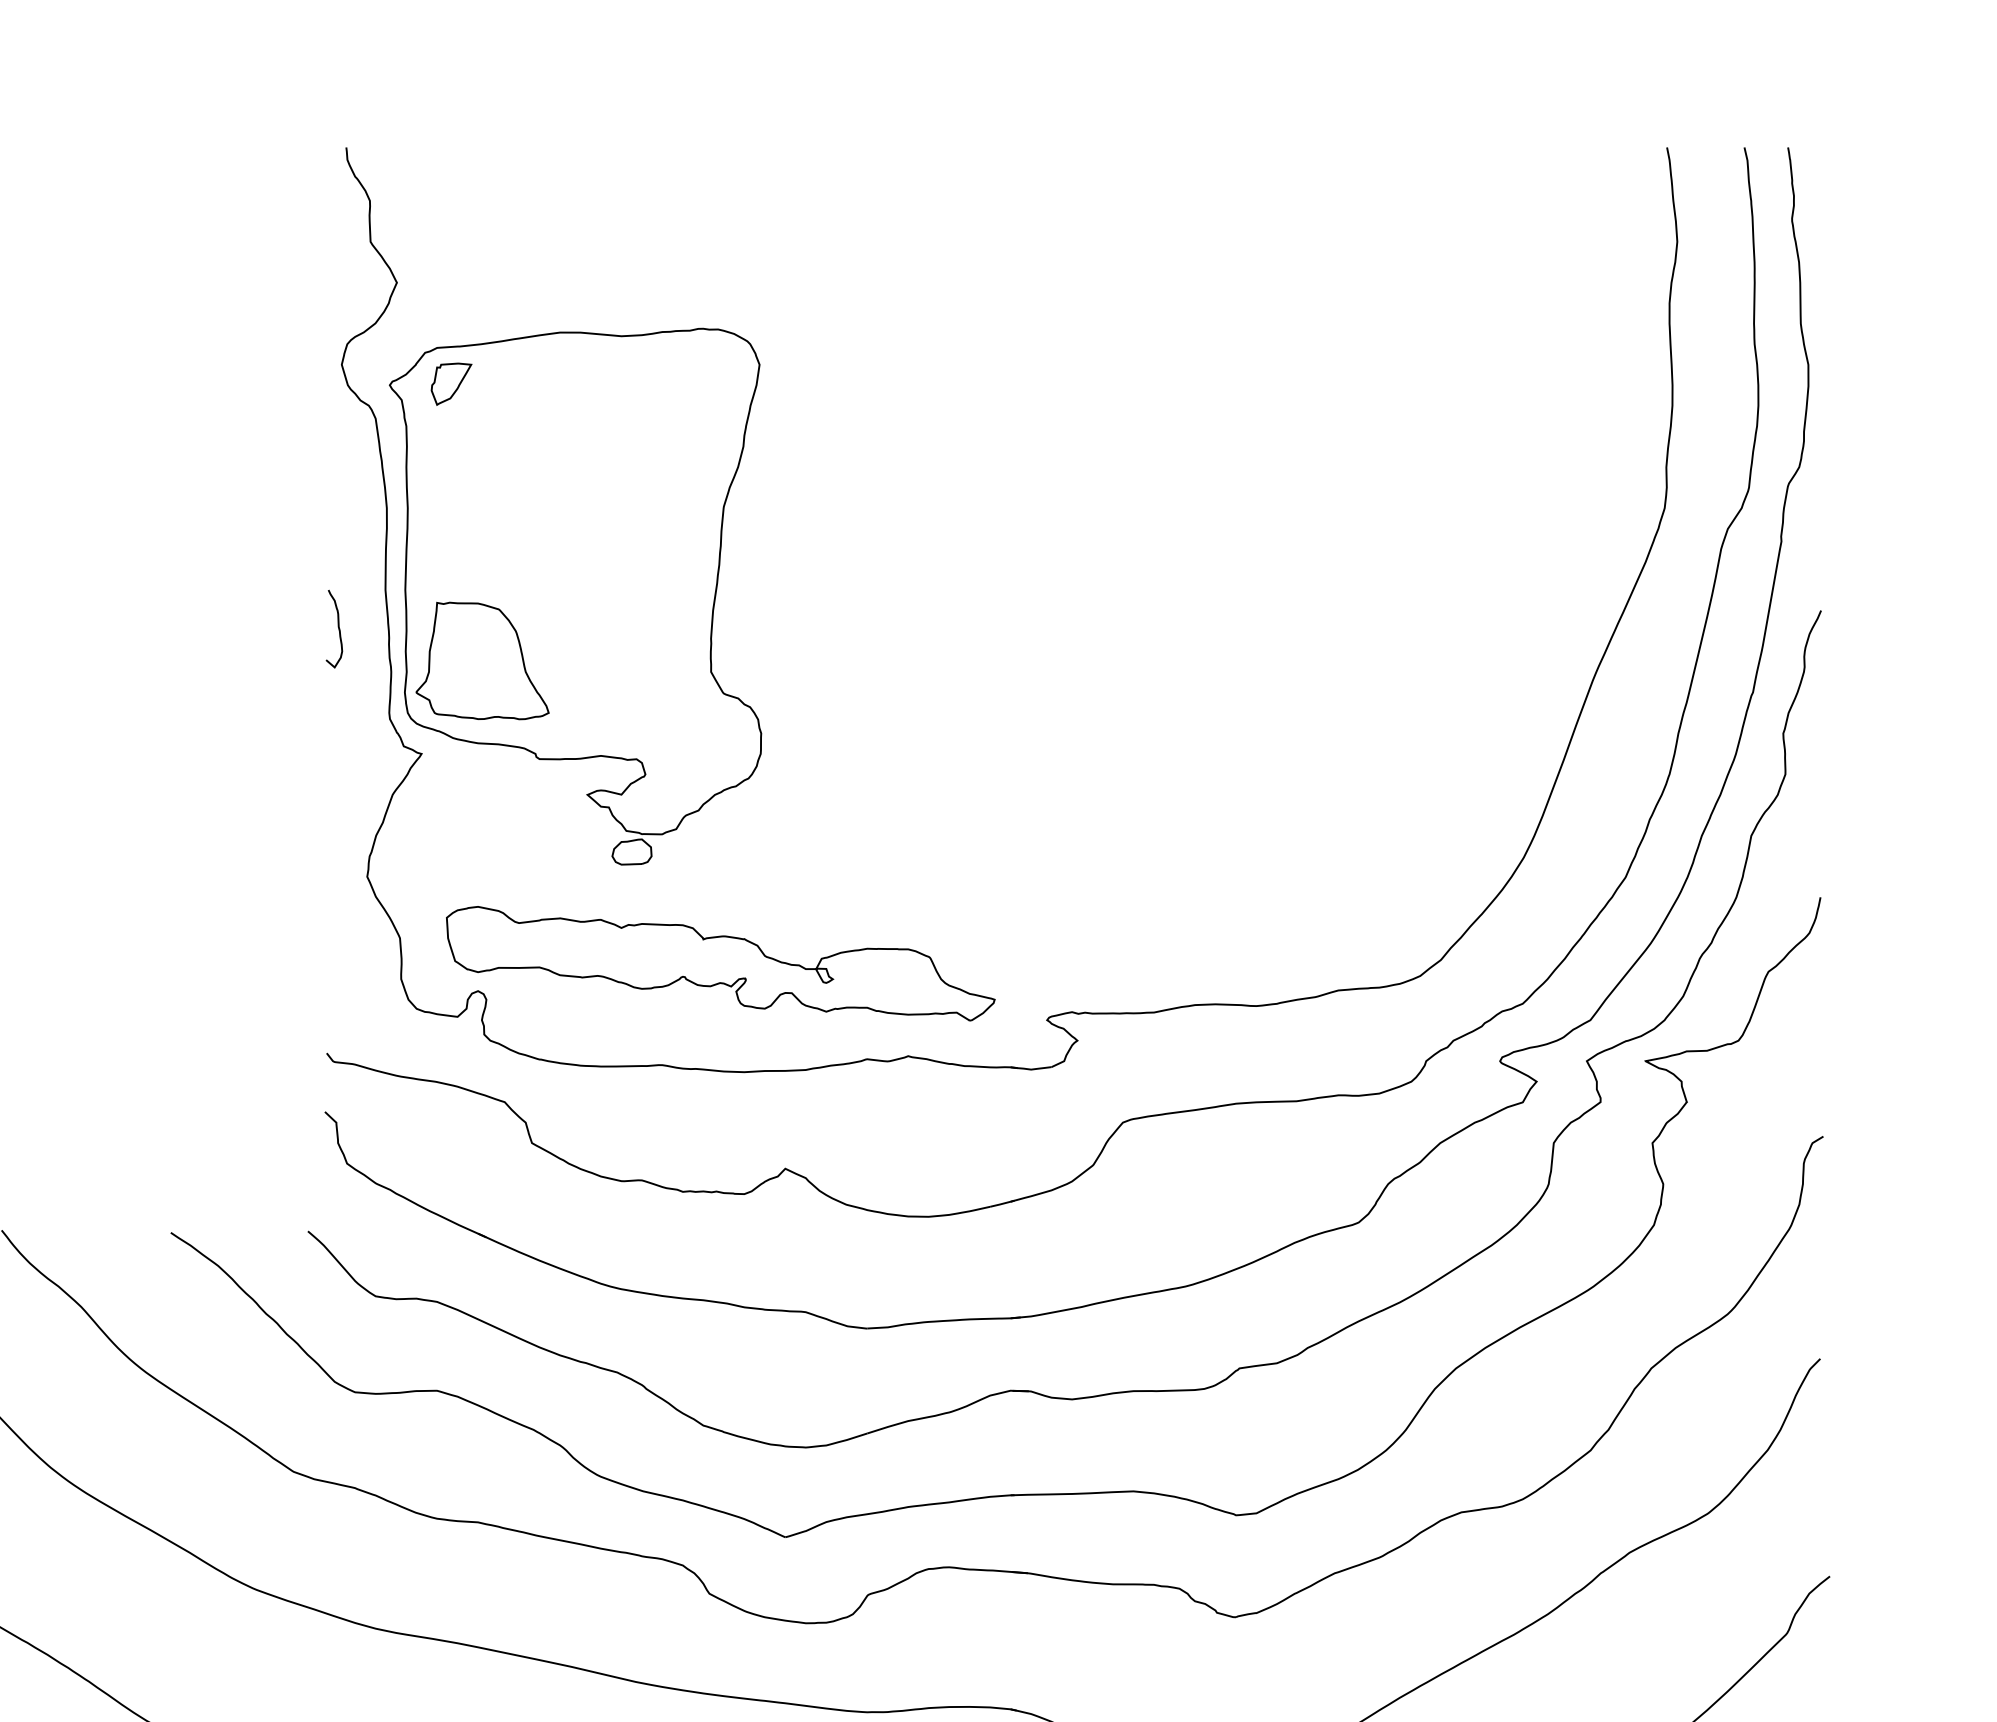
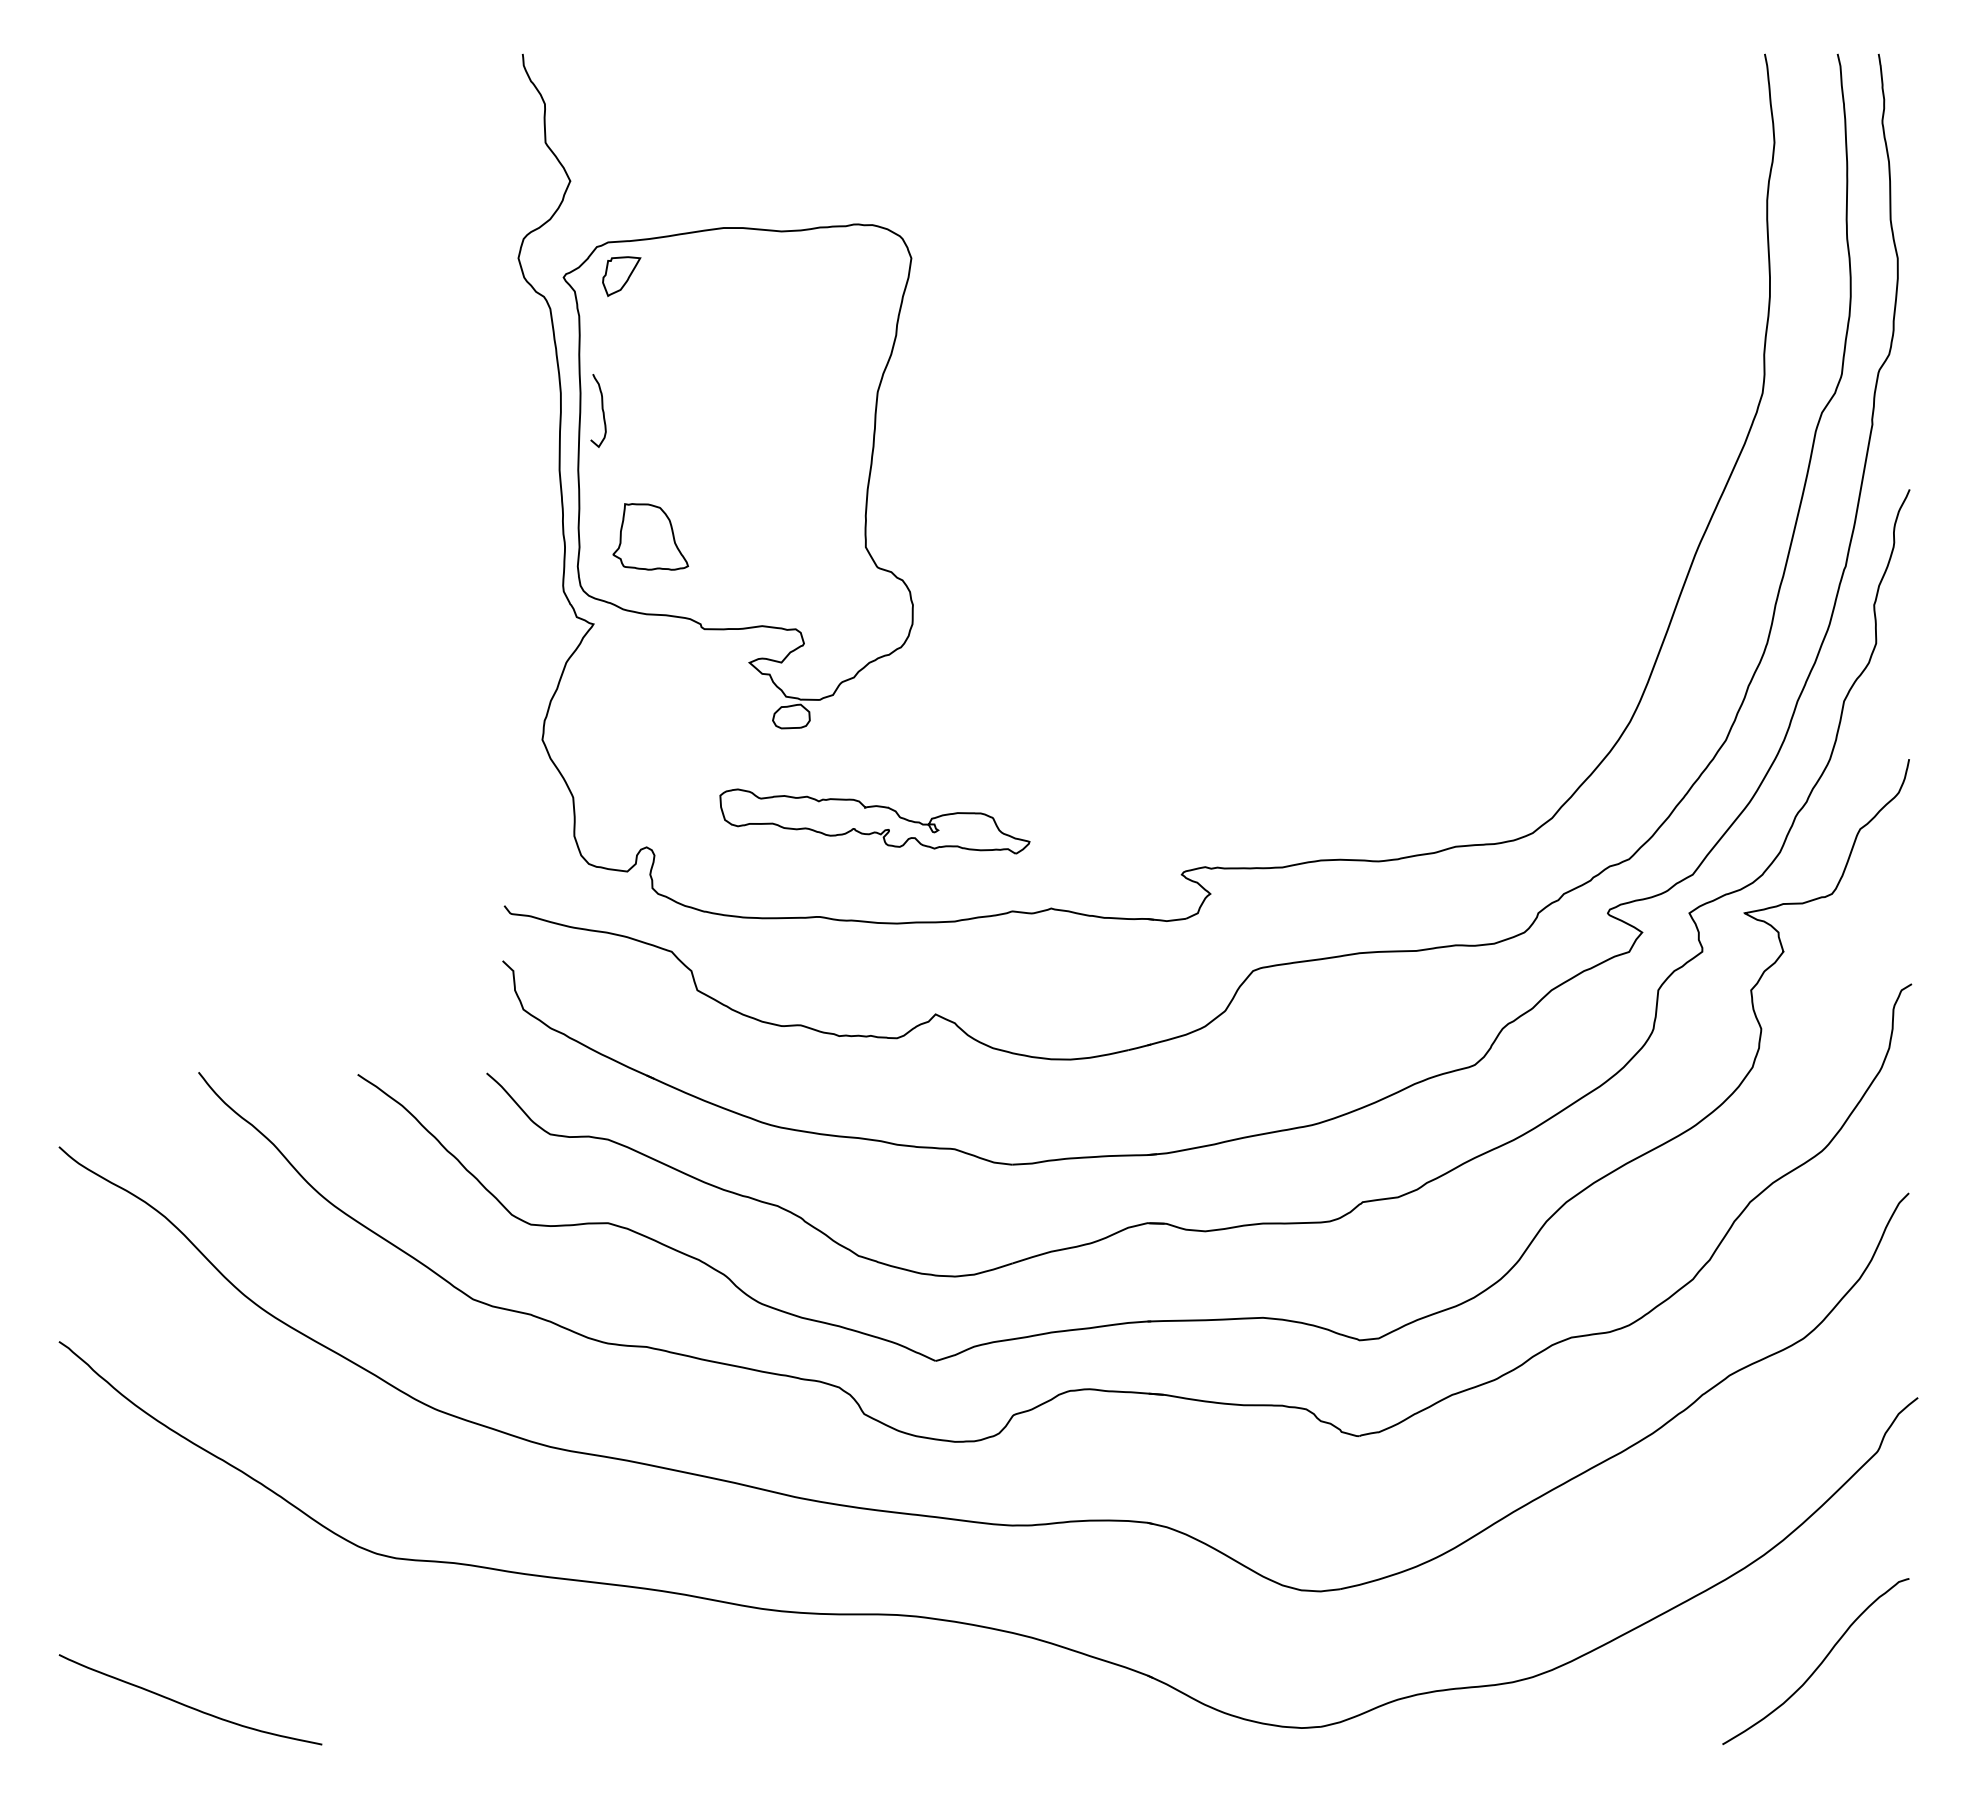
curve: (337, 627) -> (601, 409), moved
part: (482, 660) -> (650, 536), size x0.6
part: (720, 963) -> (874, 821), size x0.6

